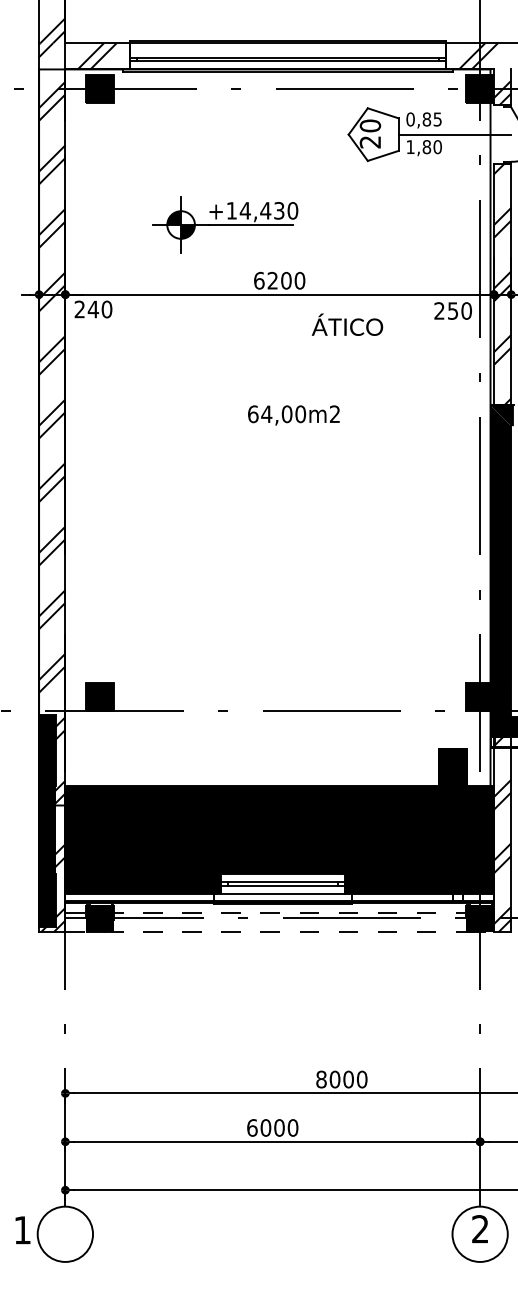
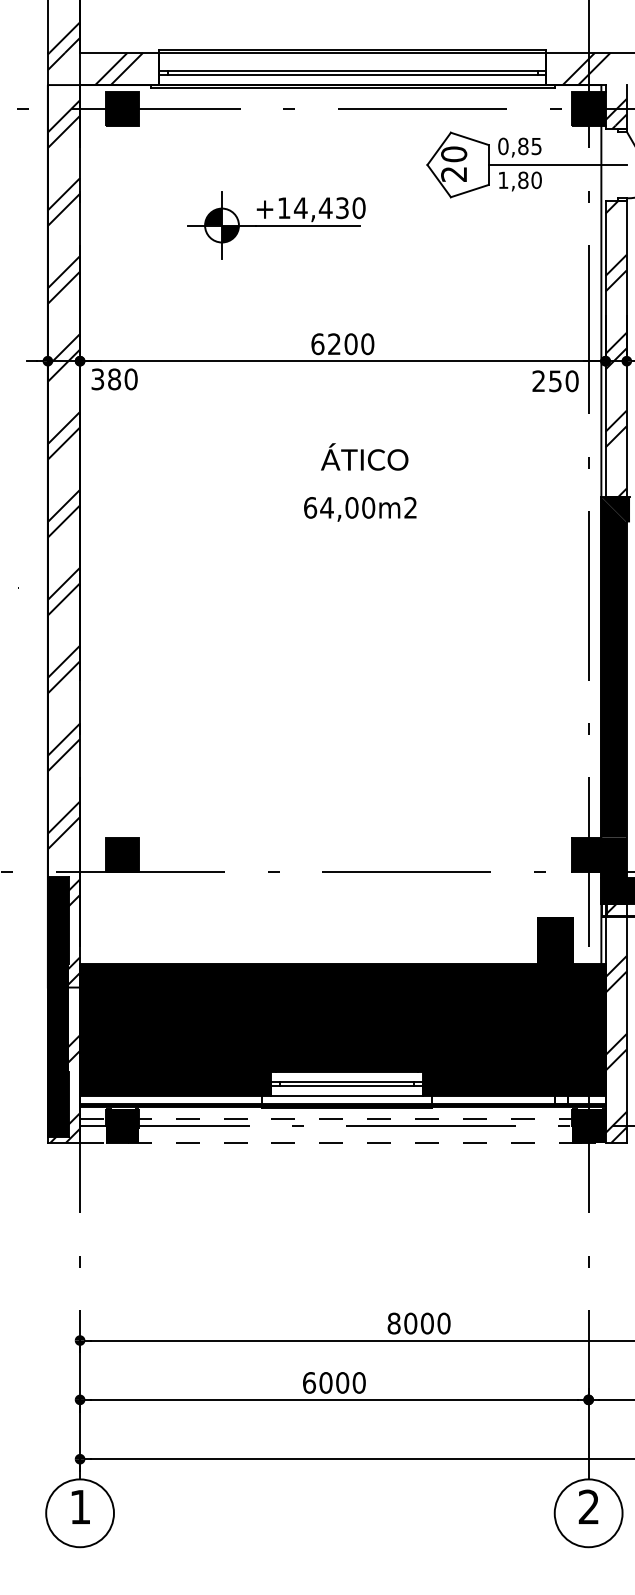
part: (225, 224) -> (276, 224), moved
text: (86, 309) -> (105, 379), 240 -> 380
text: (347, 324) -> (364, 456), moved
text: (22, 1229) -> (80, 1506), moved

